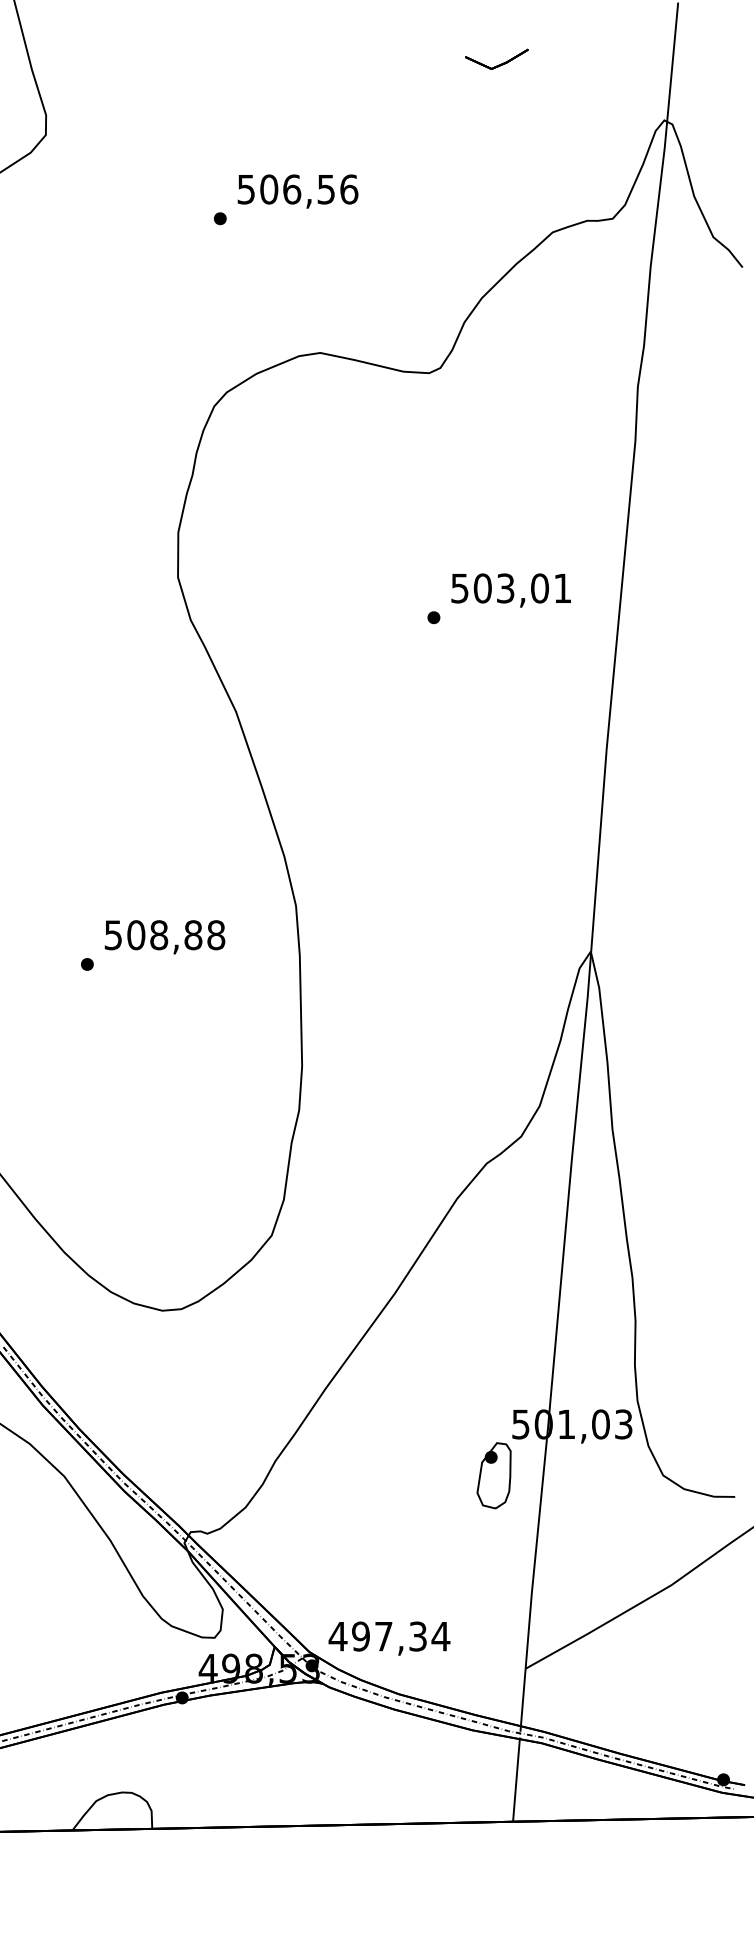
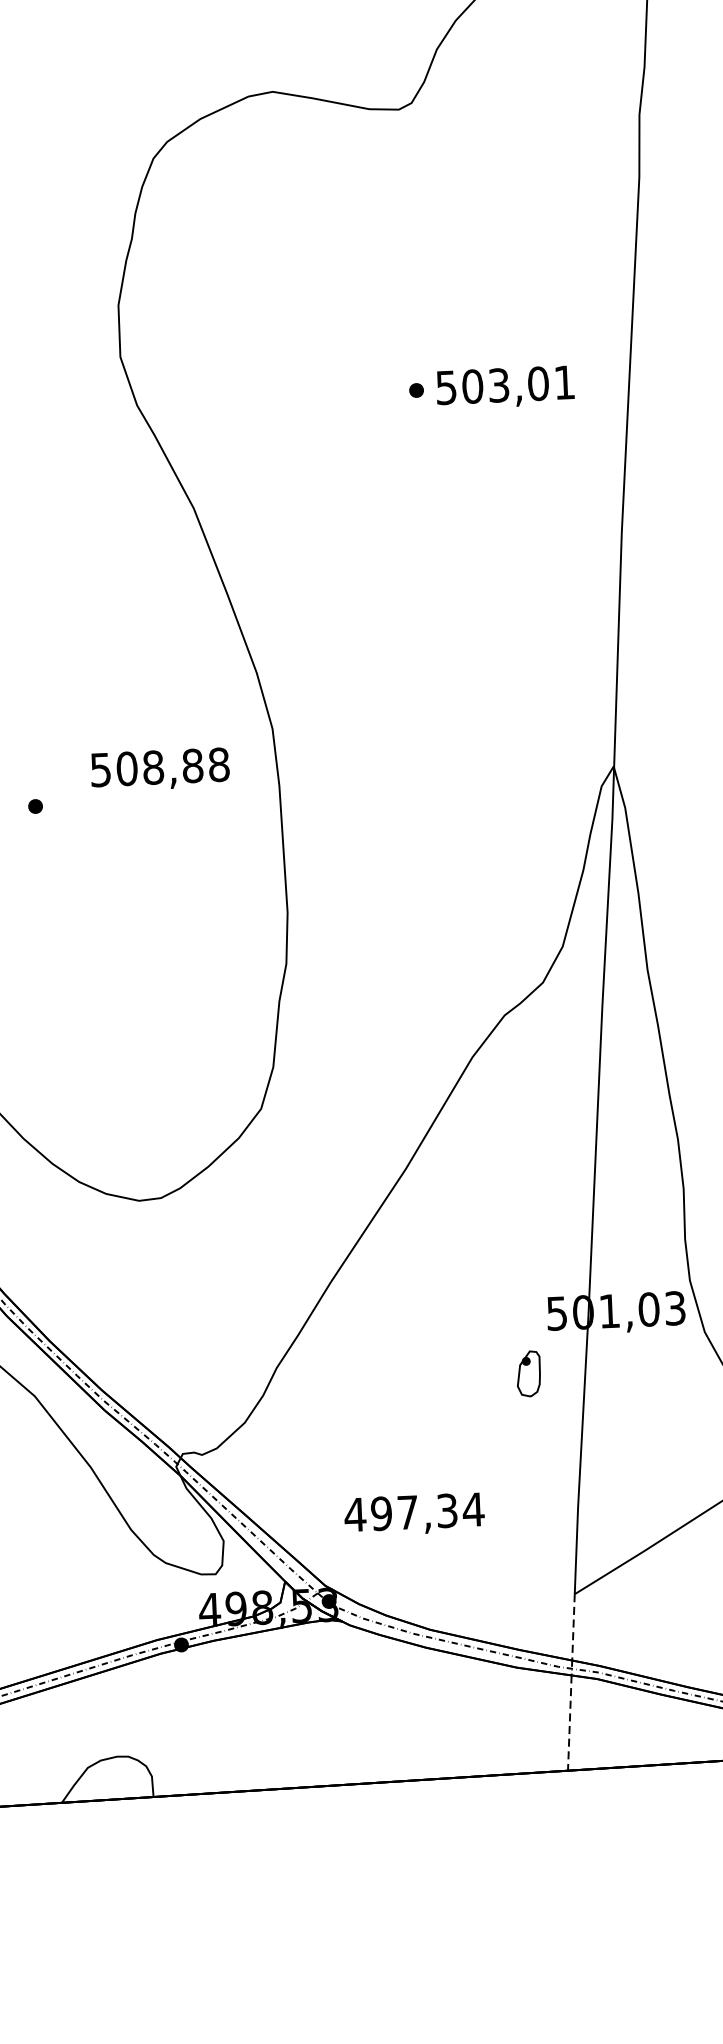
text: (510, 590) -> (504, 387), moved
text: (164, 937) -> (159, 770), moved
part: (493, 1475) -> (528, 1373), size x0.6
text: (389, 1638) -> (414, 1514), moved
line: (523, 1697) -> (573, 1627), solid -> dashed
line: (516, 1779) -> (569, 1721), solid -> dashed

